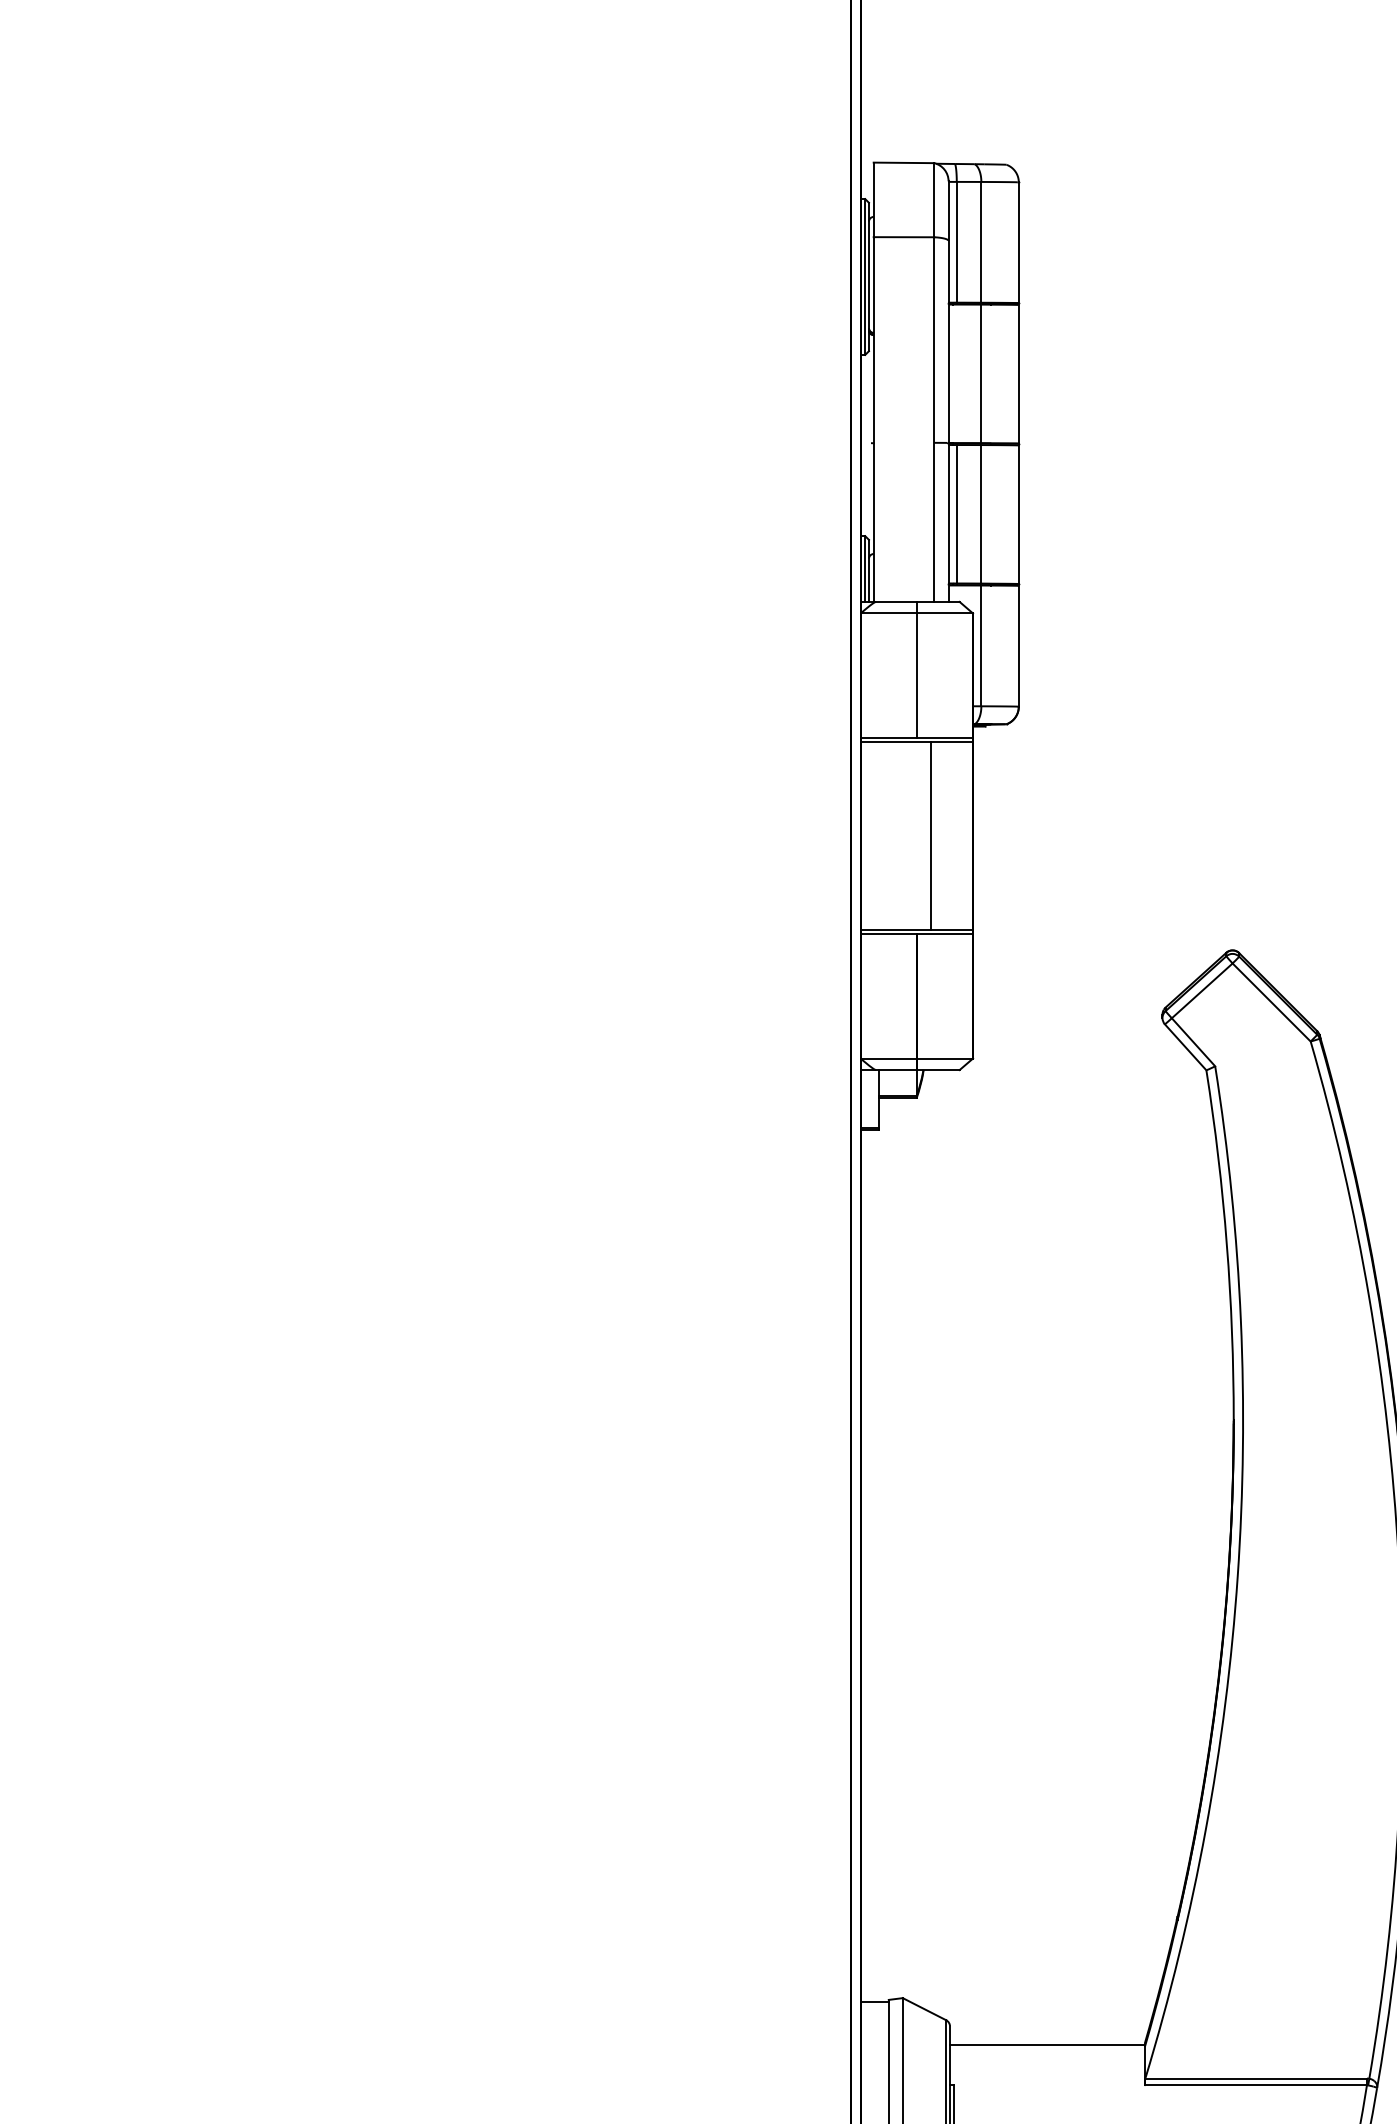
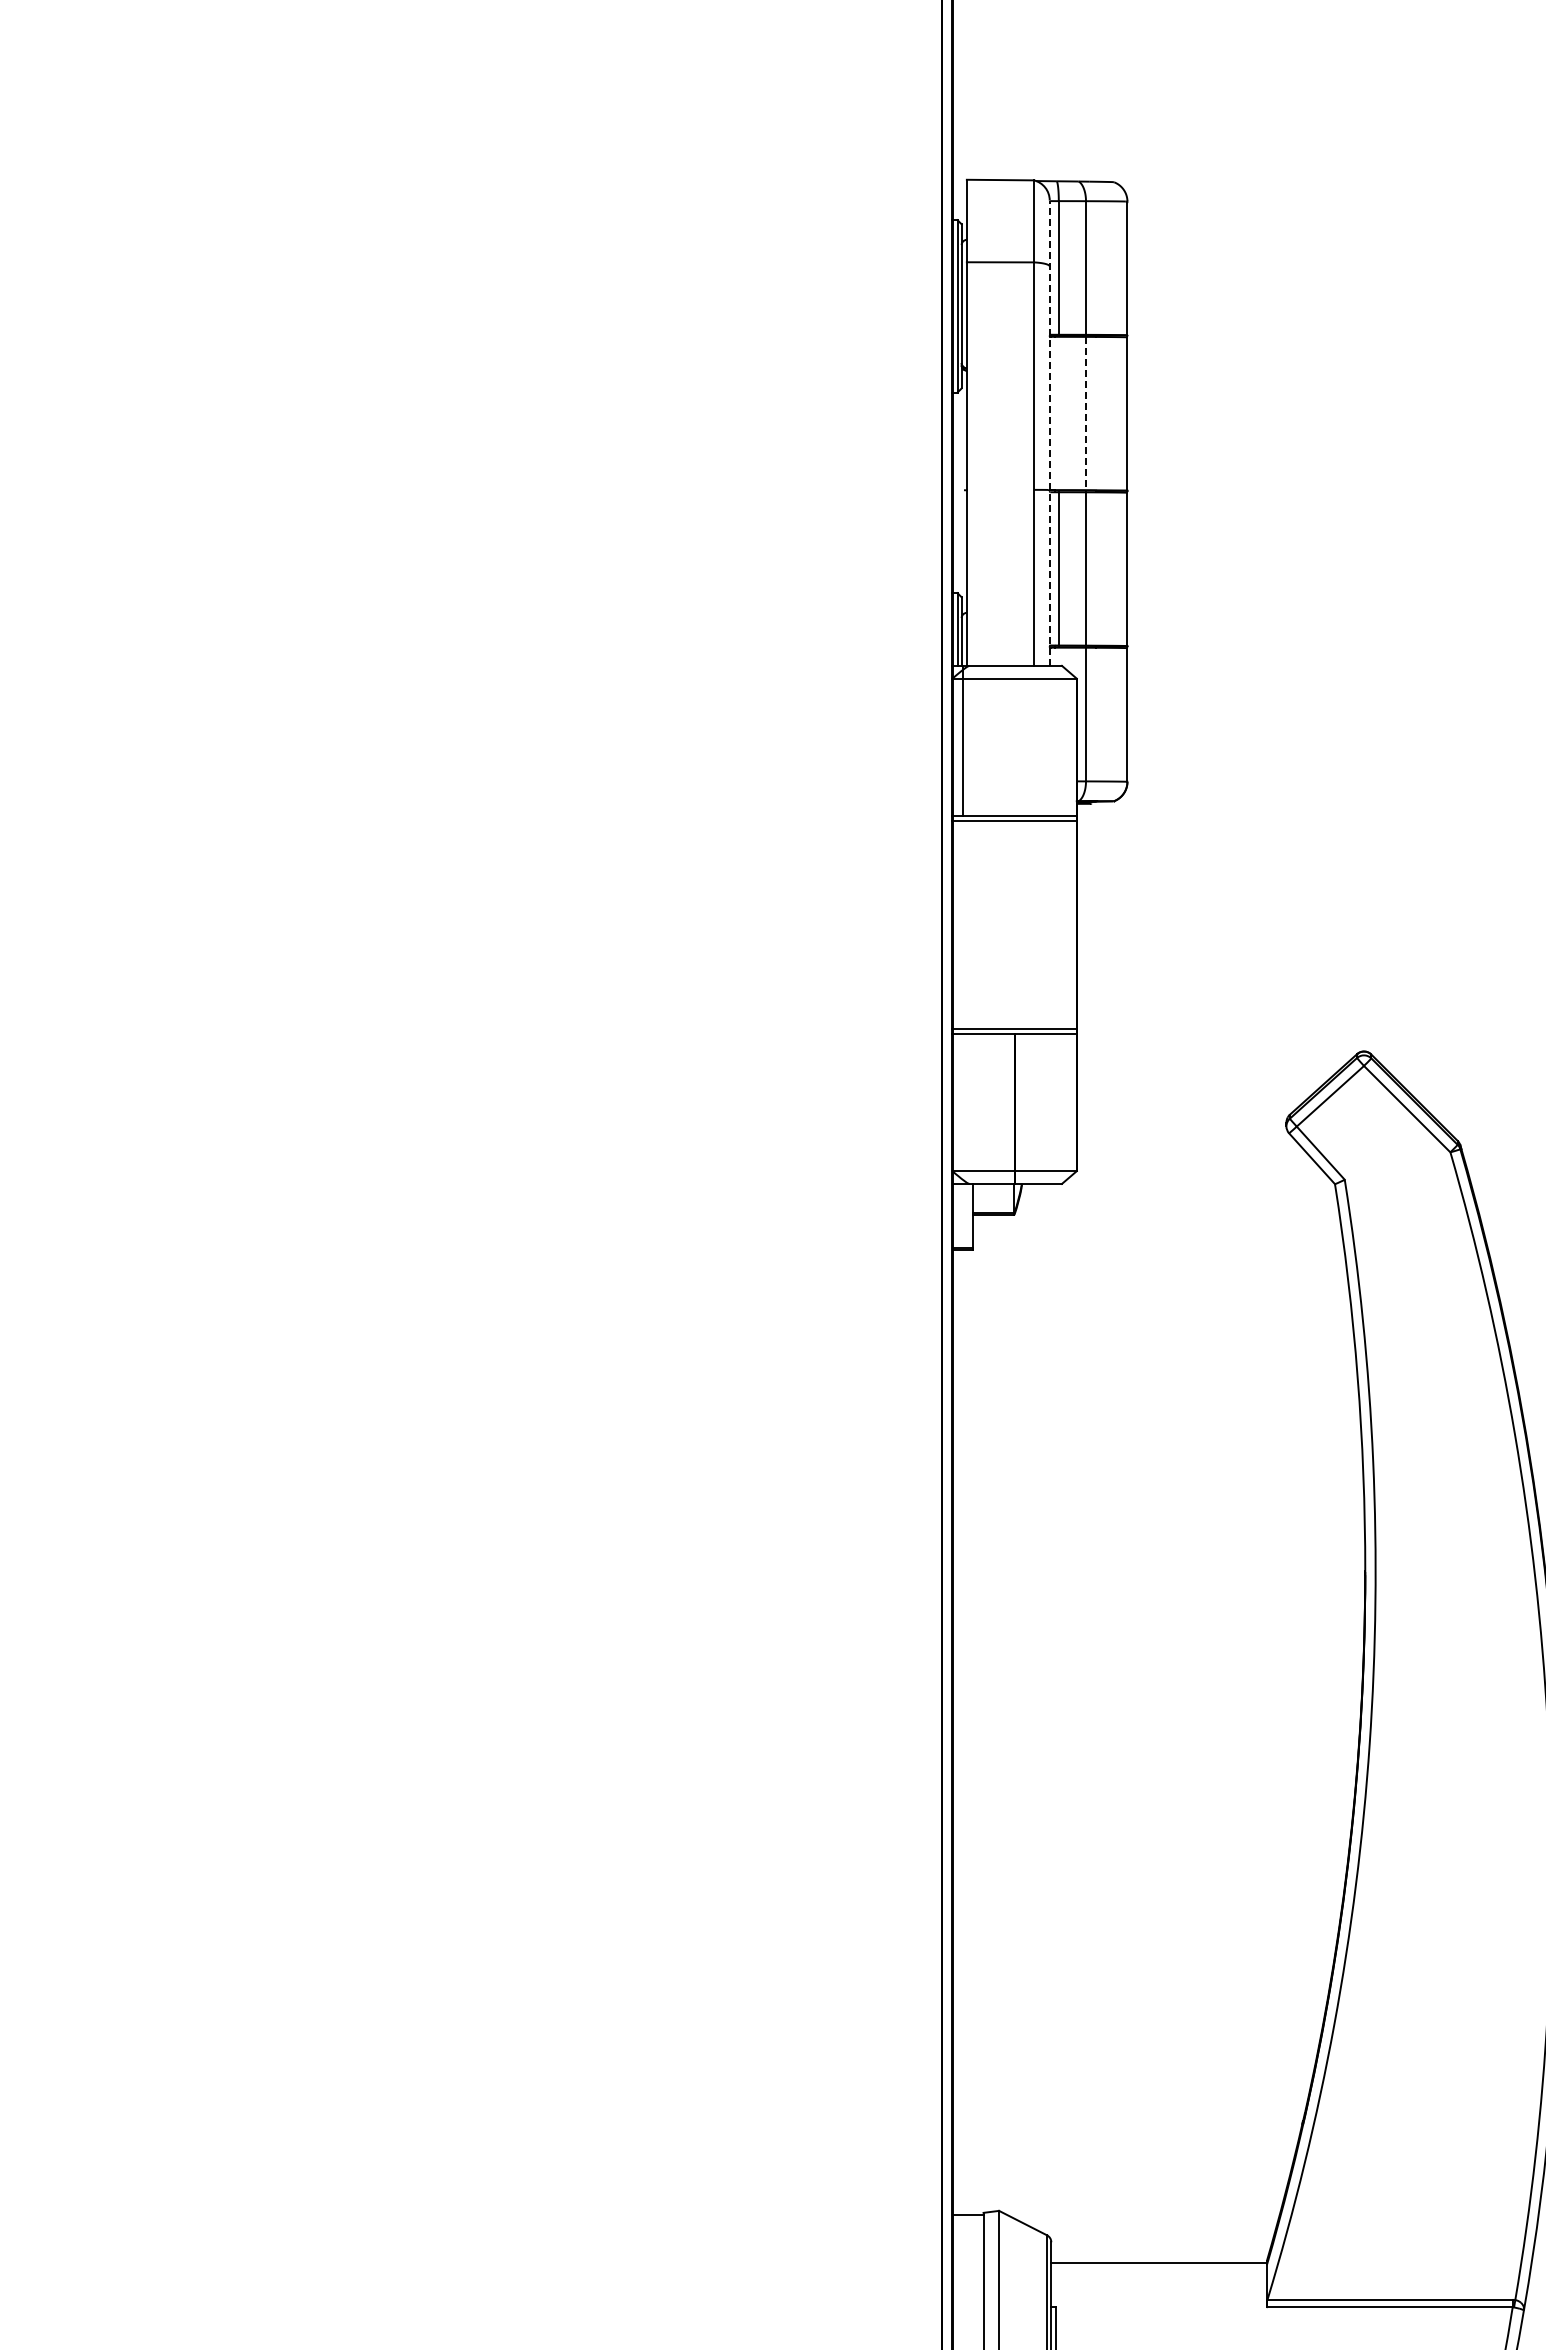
line: (981, 373) -> (1086, 413), solid -> dashed
line: (948, 391) -> (1049, 433), solid -> dashed
line: (916, 669) -> (962, 740), moved
line: (931, 835) -> (1030, 924), removed

